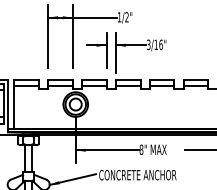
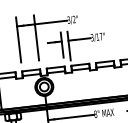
text: (119, 17) -> (68, 20), 1/2" -> 3/2"
text: (160, 44) -> (100, 36), 3/16" -> 3/17"

